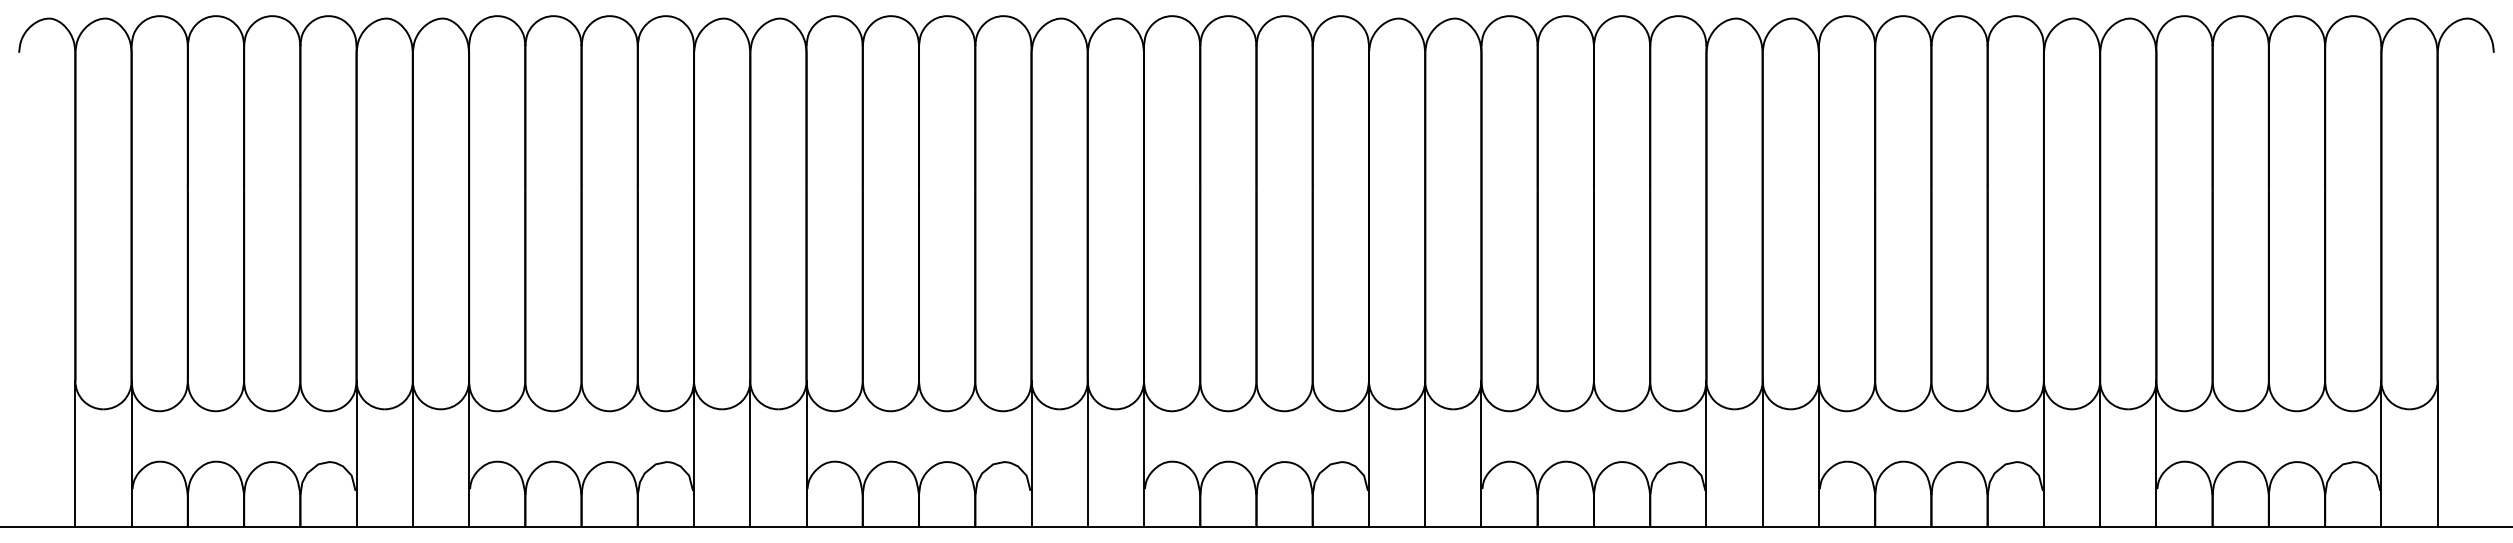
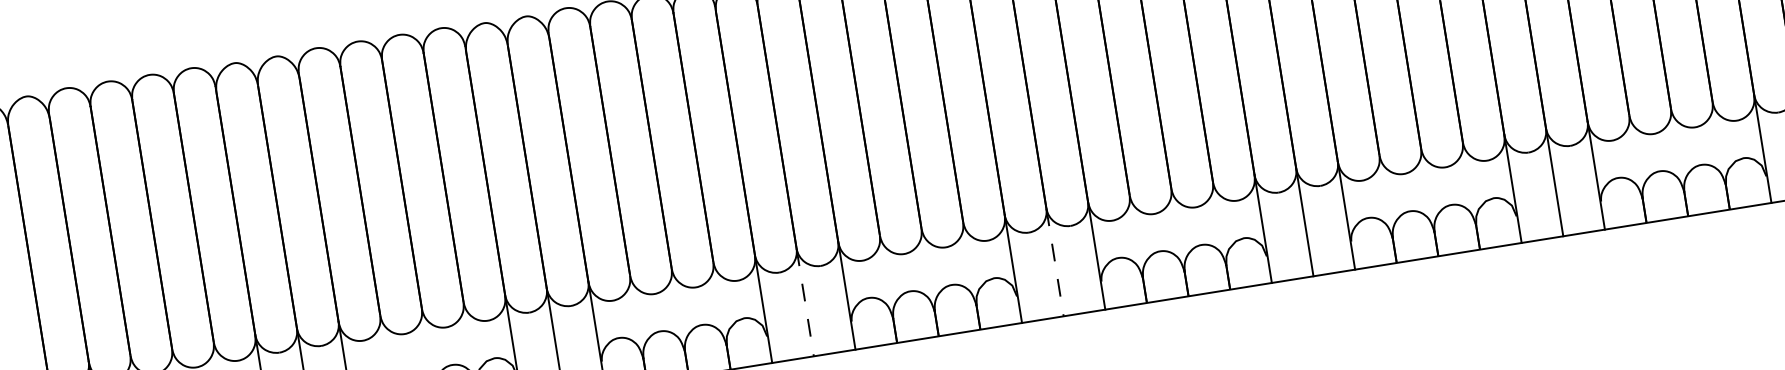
line: (1087, 454) -> (805, 302), solid -> dashed
line: (1425, 454) -> (1055, 262), solid -> dashed

